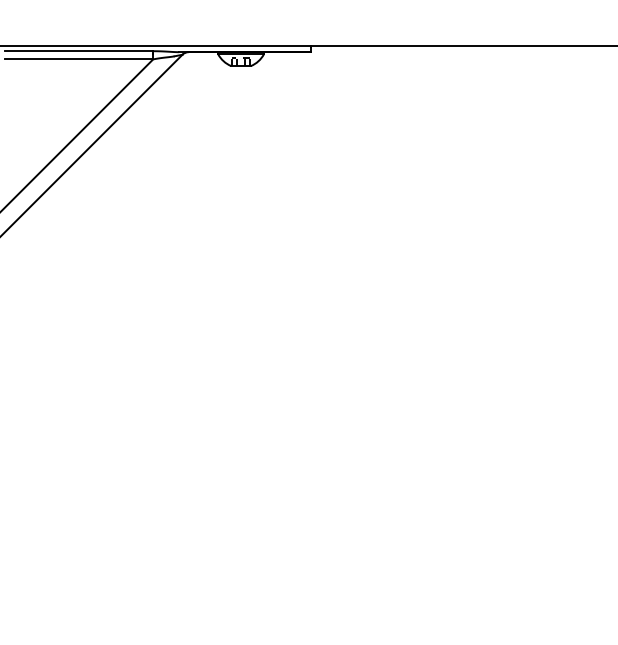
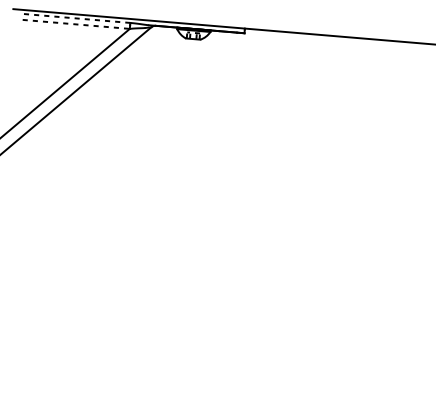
line: (79, 51) -> (76, 18), solid -> dashed
line: (79, 59) -> (76, 24), solid -> dashed

